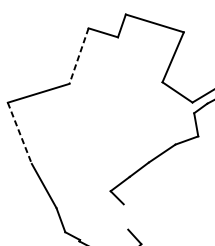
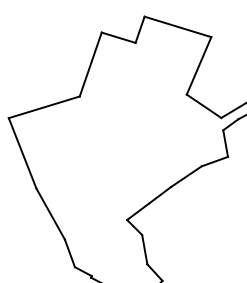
line: (78, 56) -> (90, 64), dashed -> solid
line: (19, 133) -> (22, 153), dashed -> solid
line: (125, 216) -> (144, 249), added

